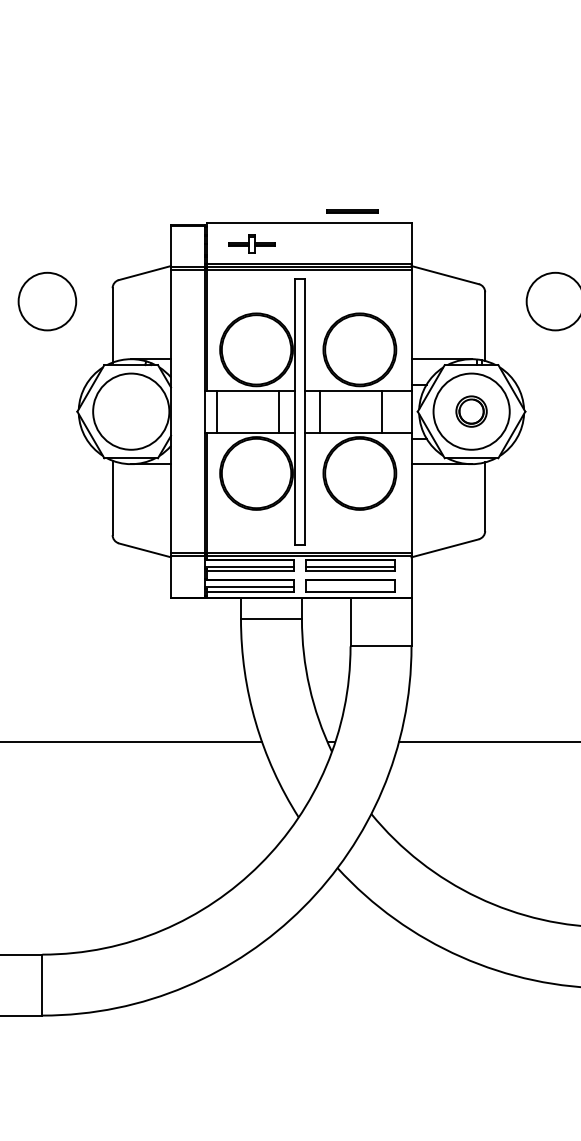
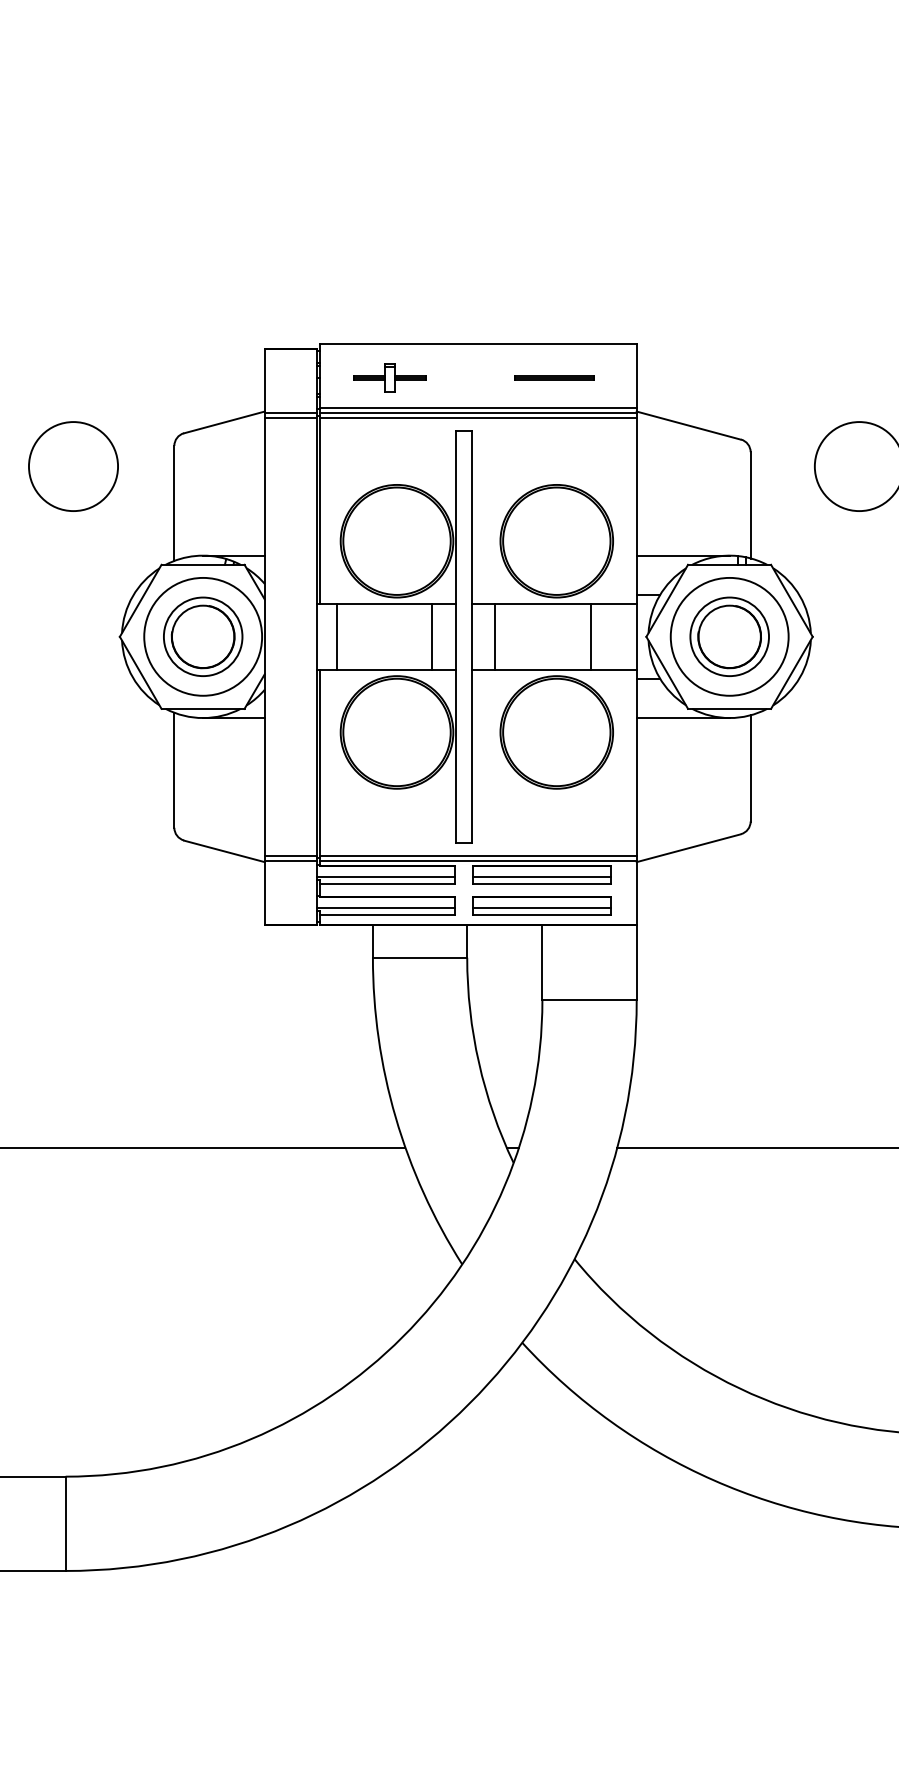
line: (352, 211) -> (554, 378), moved
part: (131, 411) -> (203, 636), added
part: (471, 411) -> (729, 636), size x1.67
line: (349, 587) -> (540, 908), added

